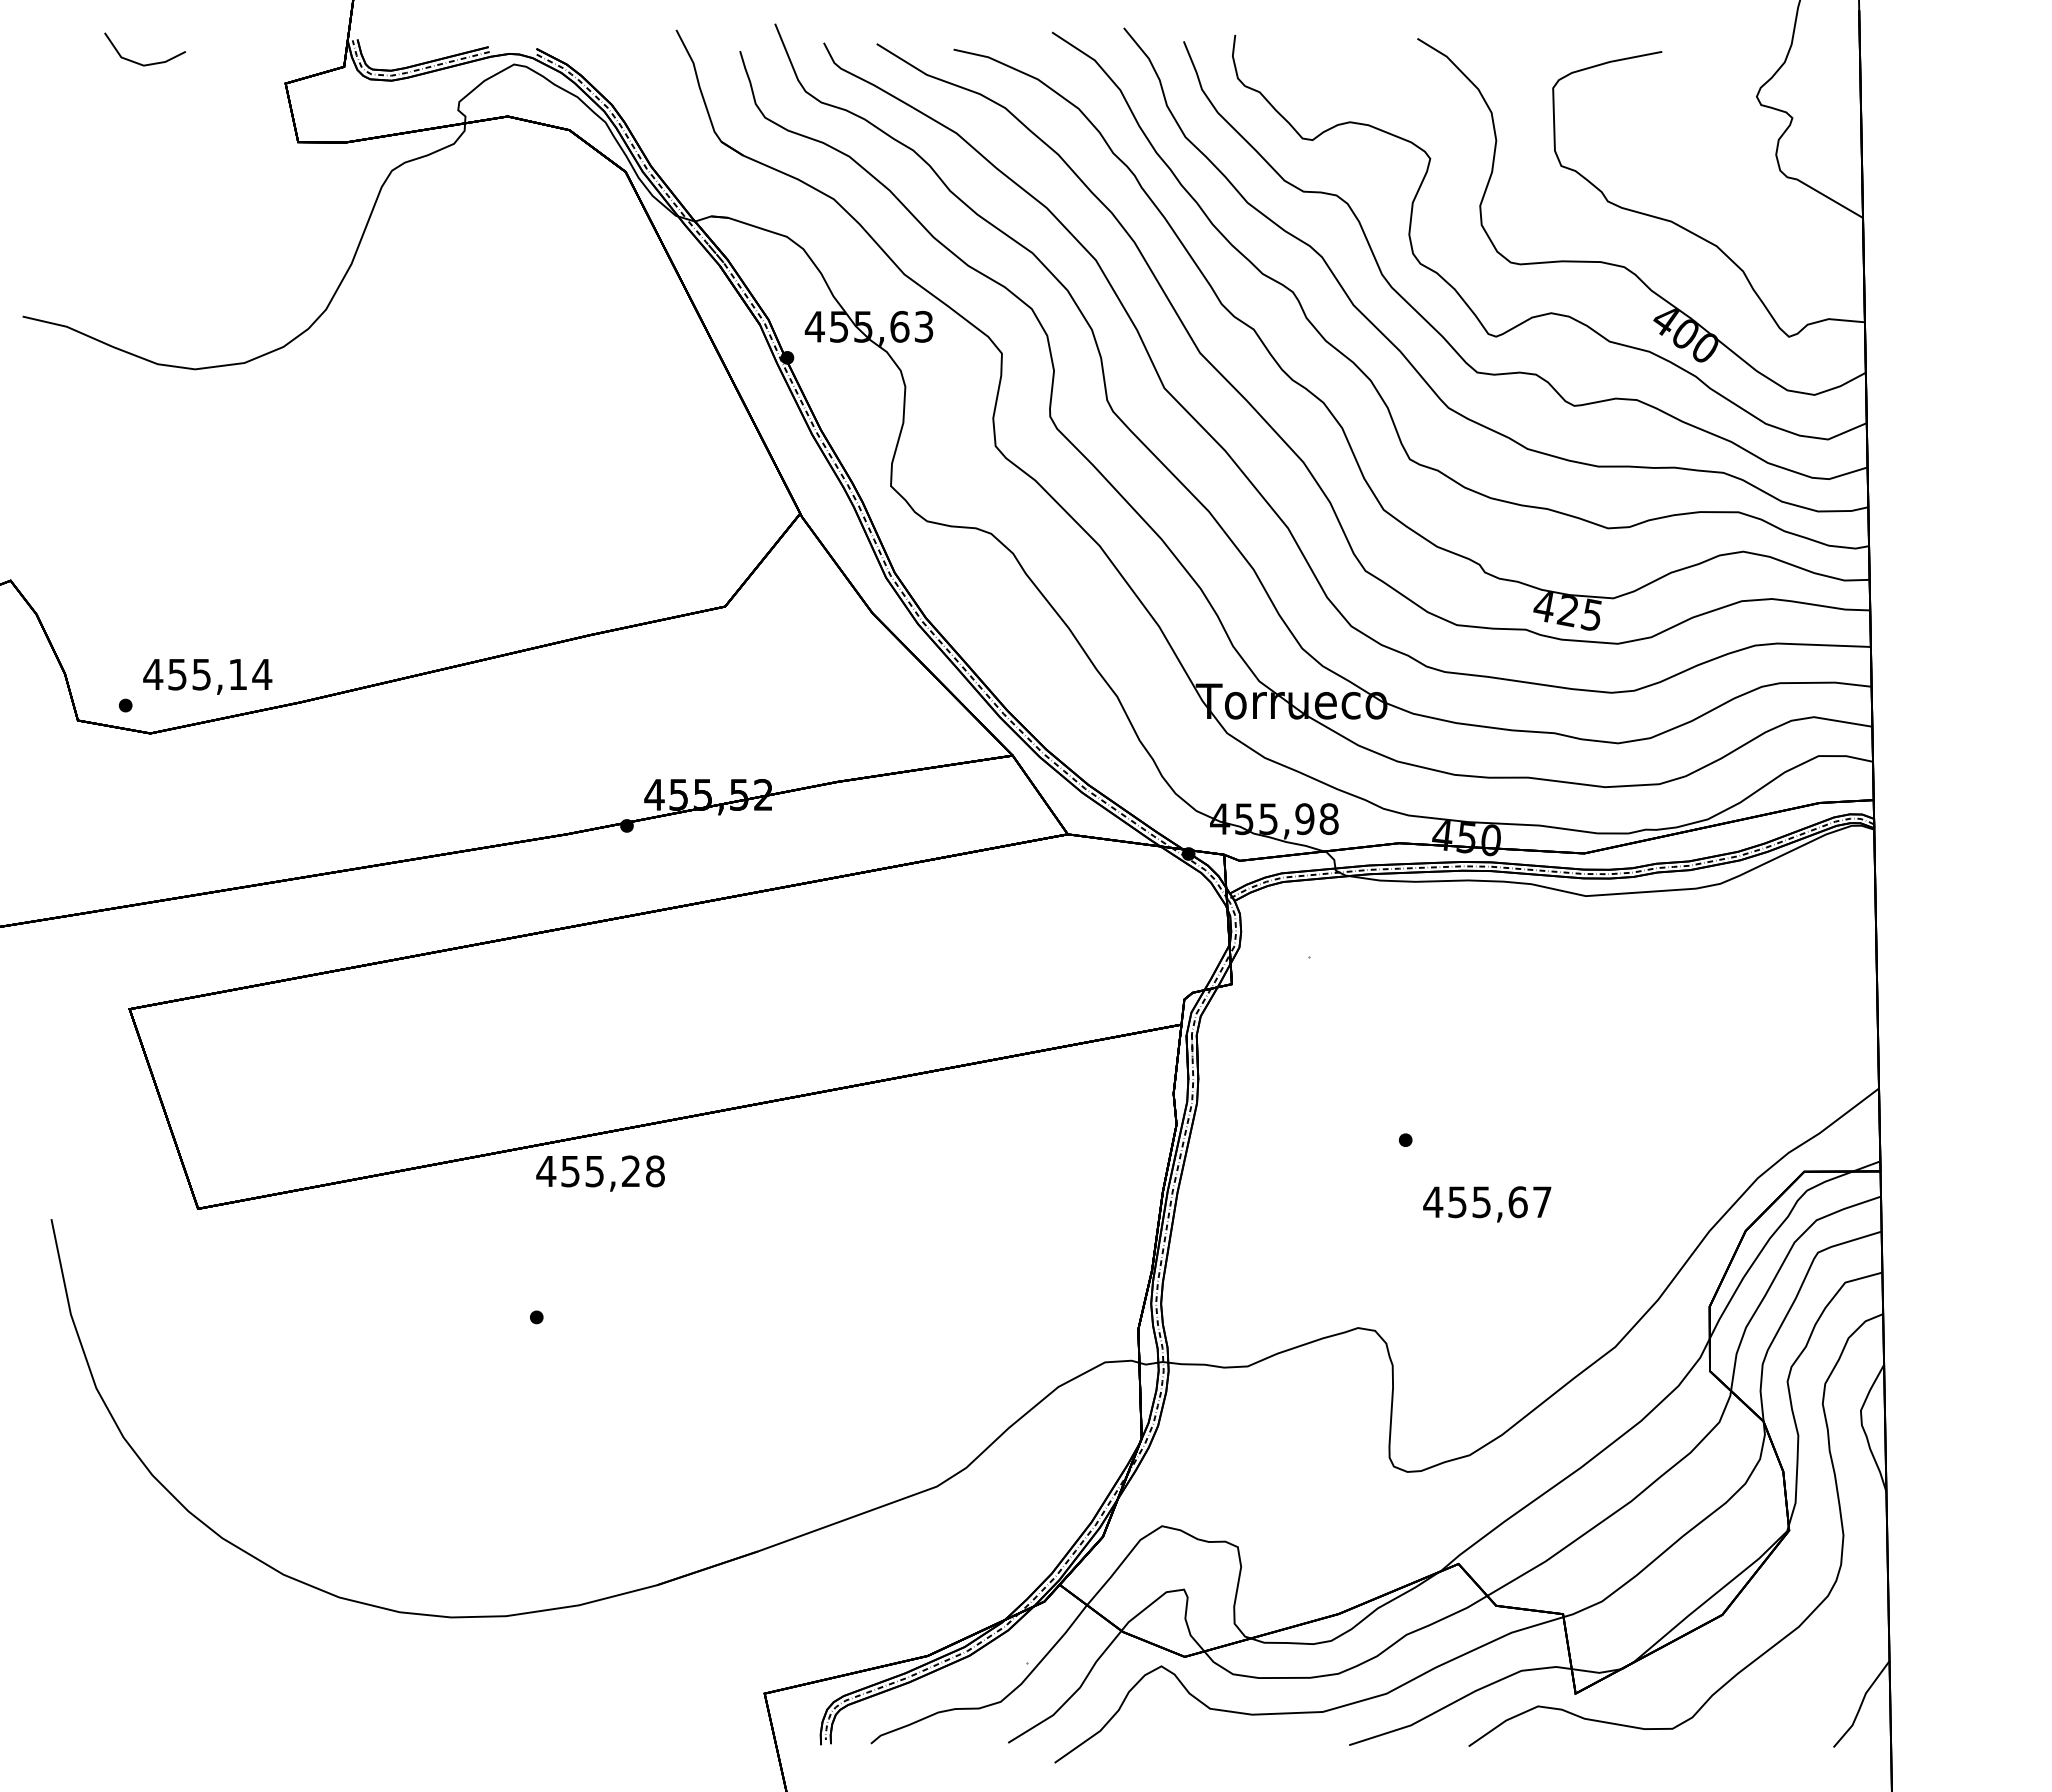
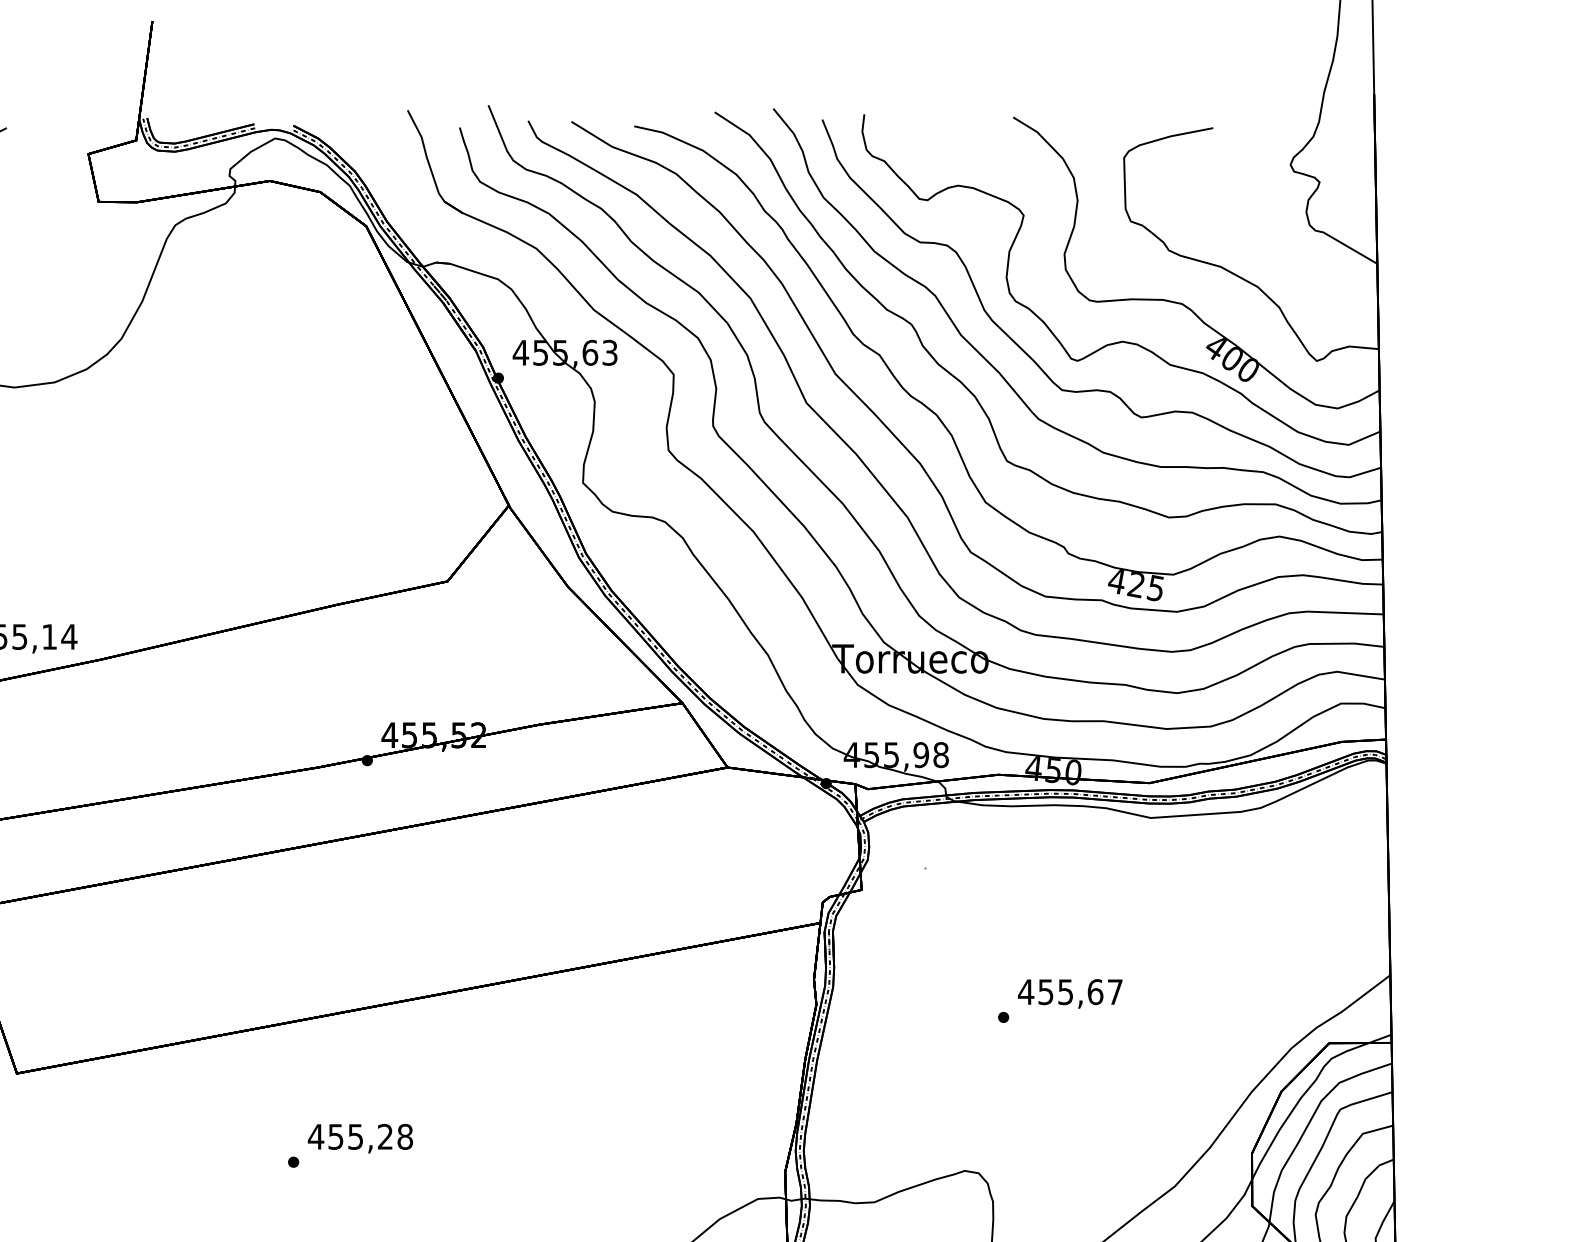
text: (600, 1173) -> (360, 1138), moved
text: (1487, 1204) -> (1070, 993), moved

